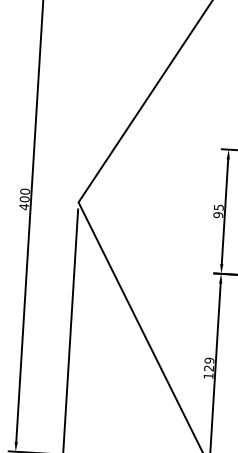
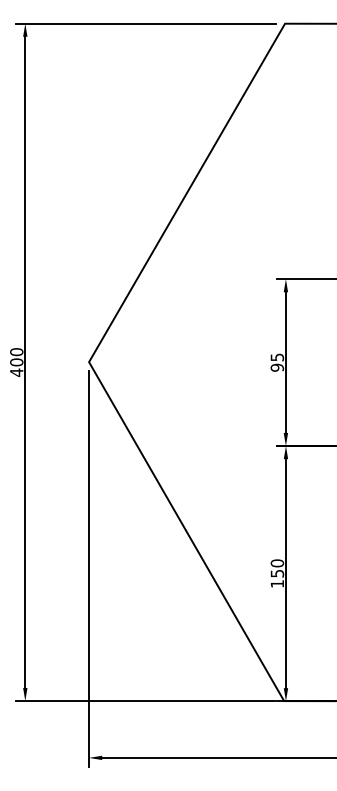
text: (209, 364) -> (277, 568), 129 -> 150

